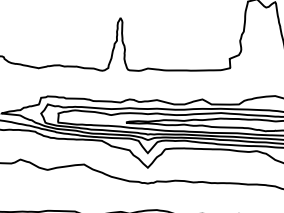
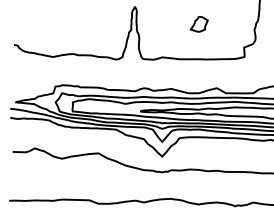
part: (184, 35) -> (198, 24), added

